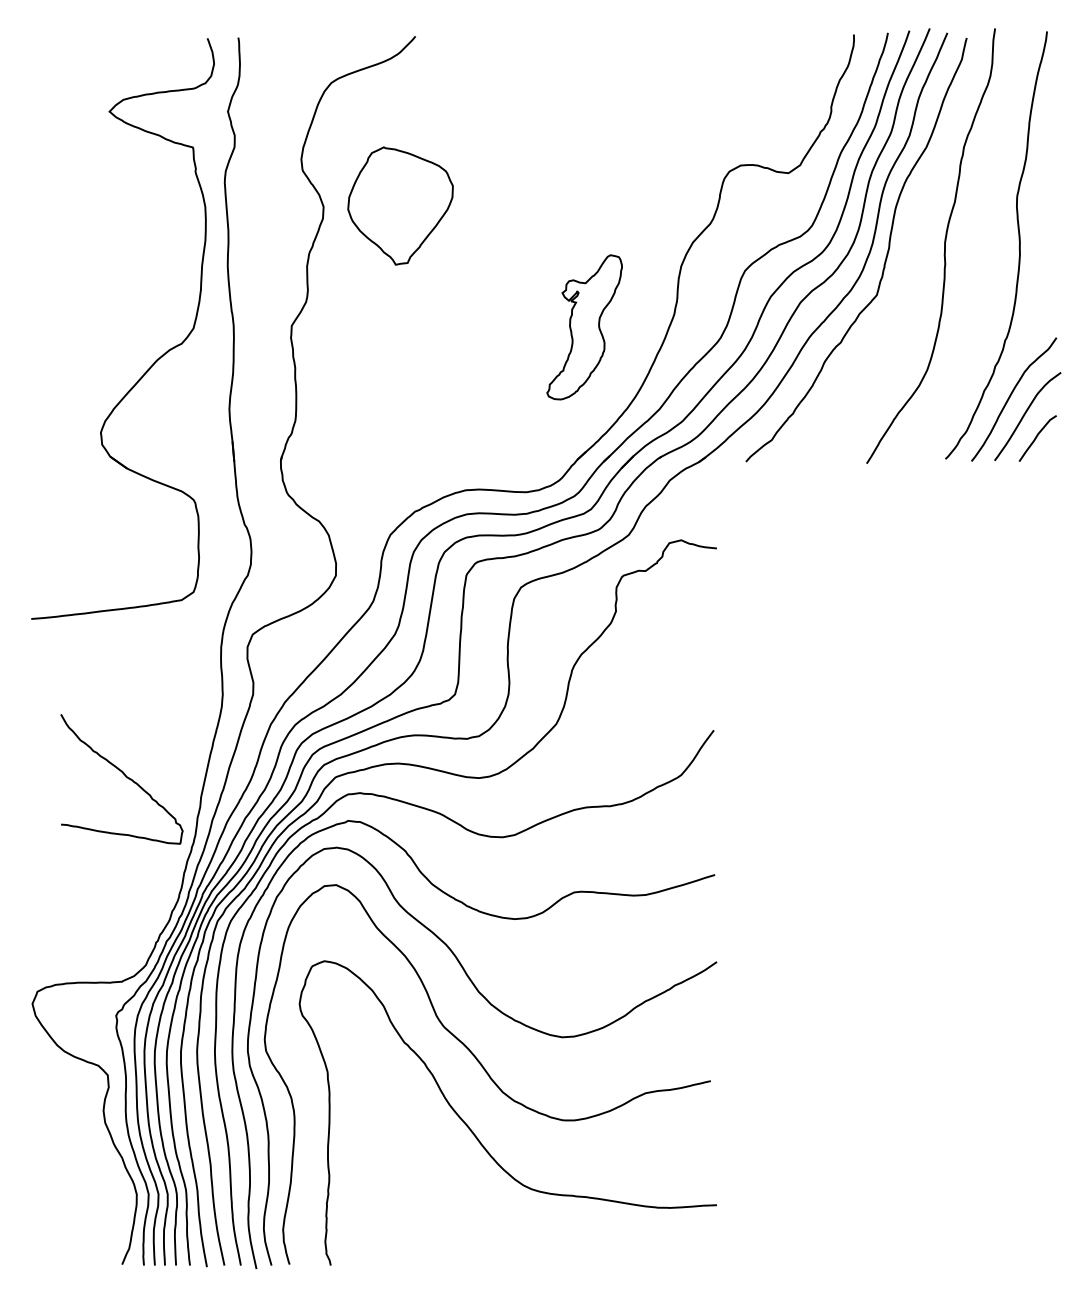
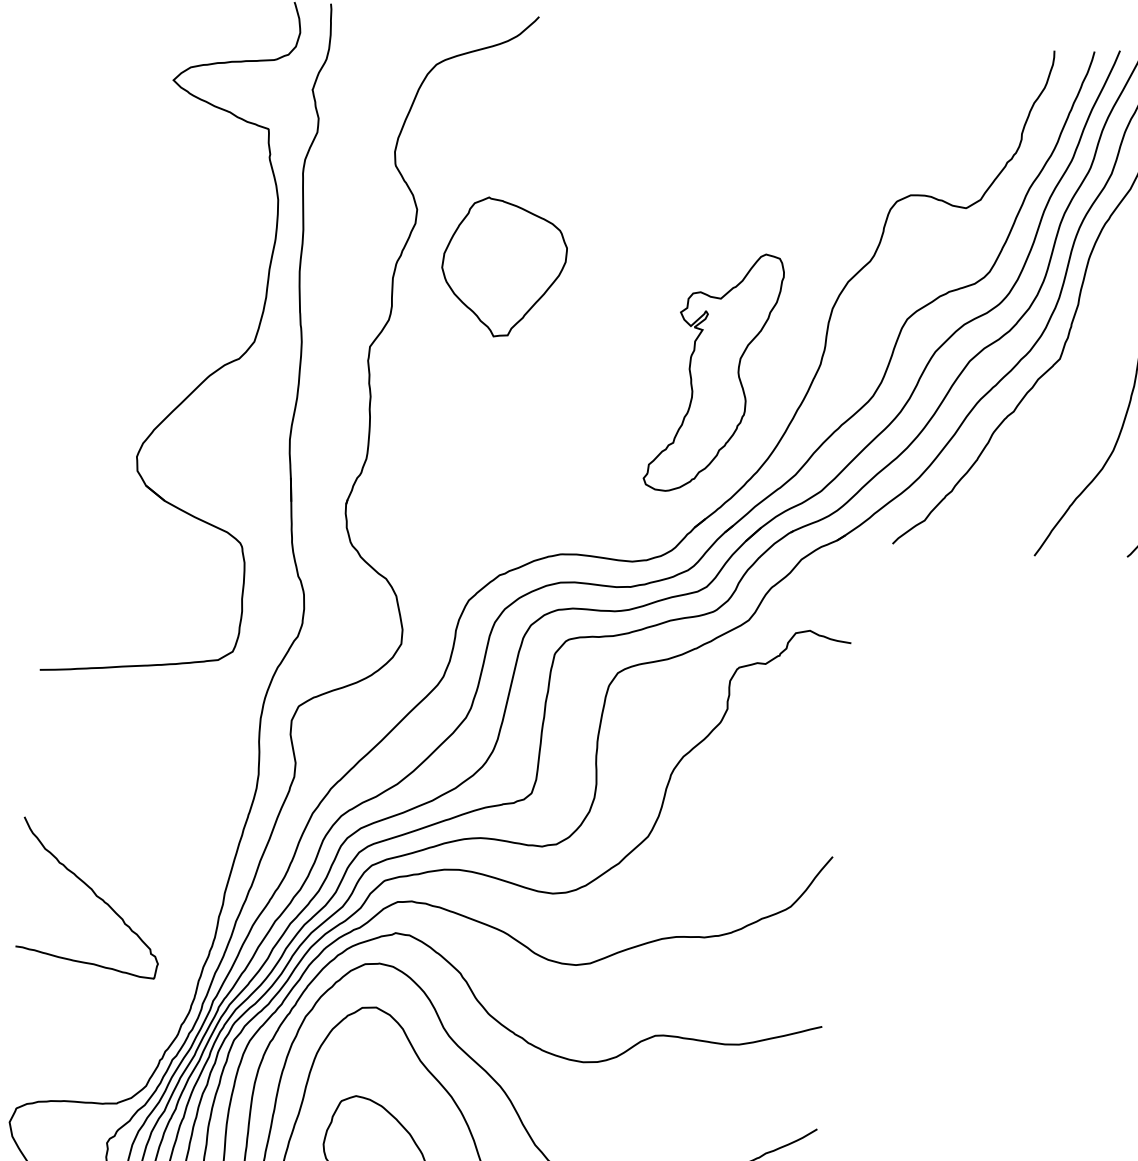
part: (400, 205) -> (503, 267), moved
part: (584, 327) -> (713, 372), size x1.43
curve: (125, 777) -> (95, 896), moved

